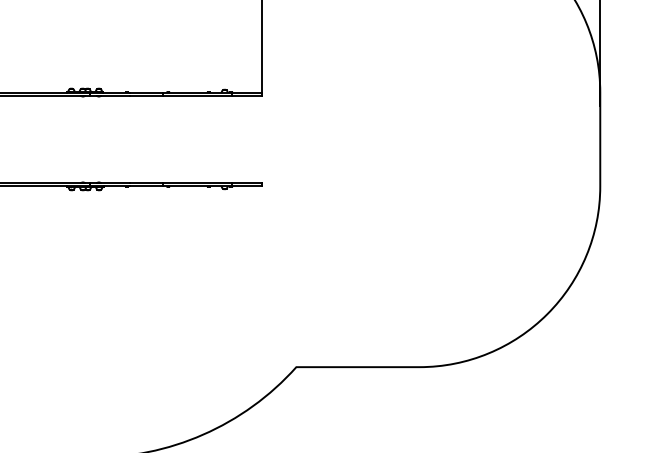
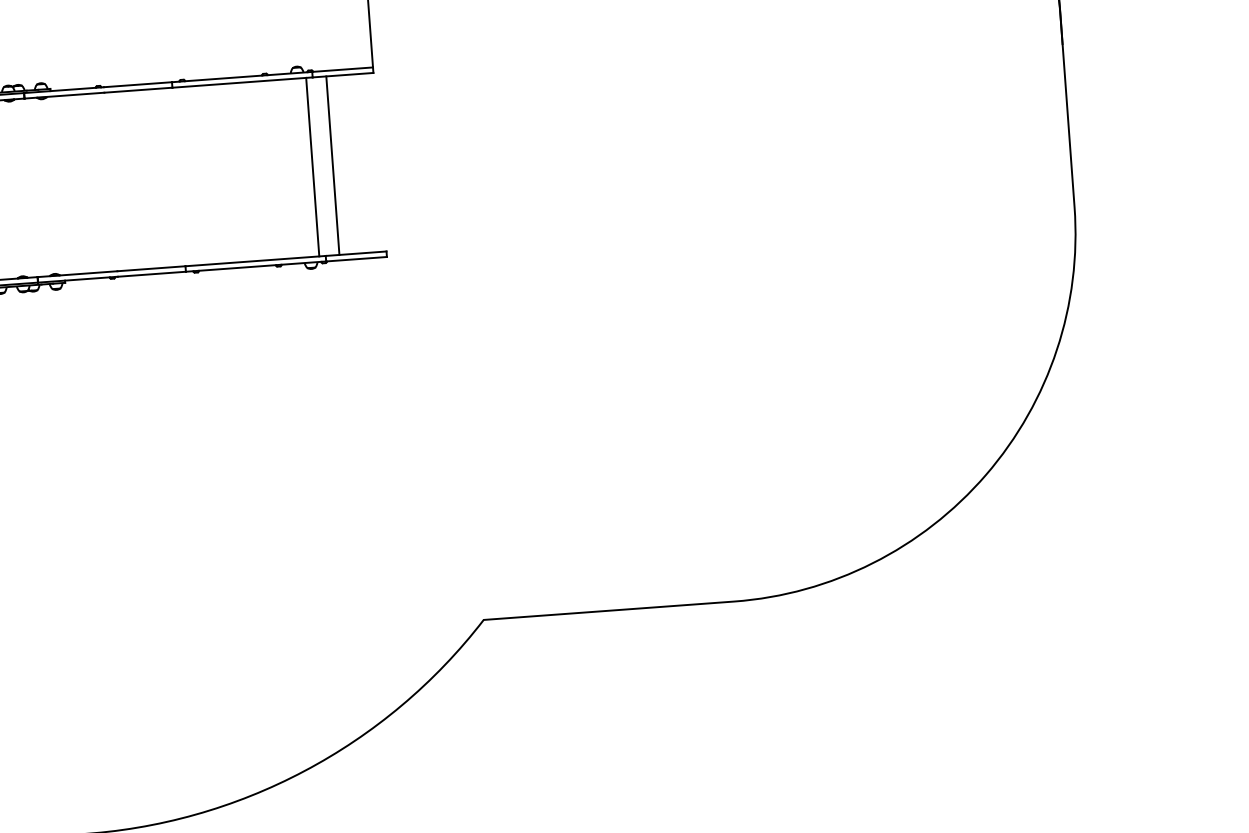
line: (228, 139) -> (311, 167), added
line: (238, 139) -> (332, 165), added

